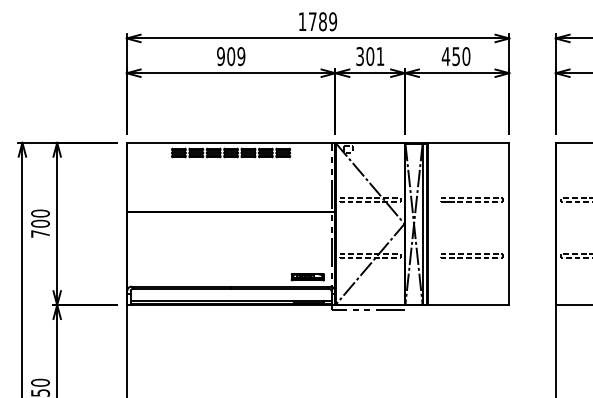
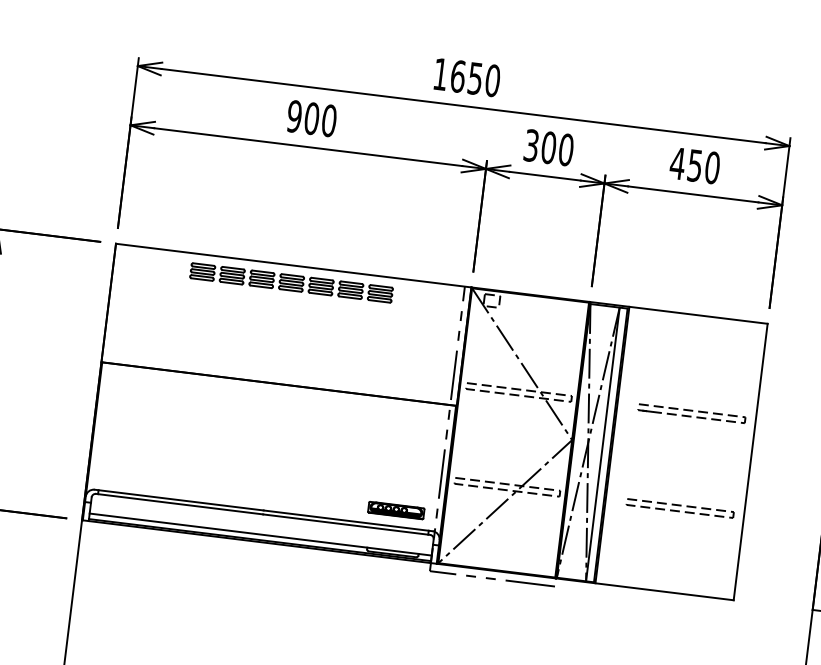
text: (322, 21) -> (474, 78), 1789 -> 1650
text: (241, 56) -> (329, 120), 909 -> 900
text: (380, 56) -> (566, 149), 301 -> 300

